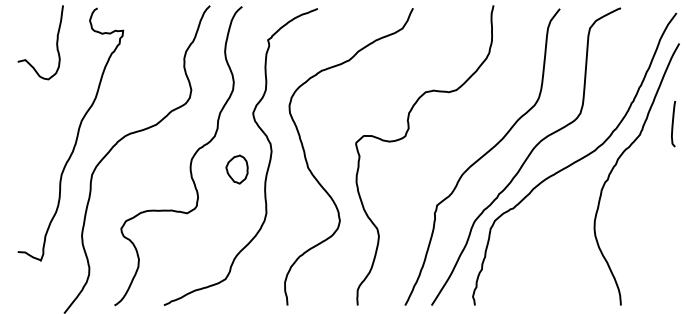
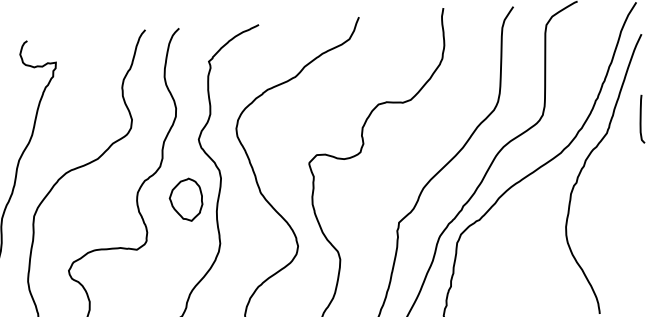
part: (236, 169) -> (185, 199), size x1.43

